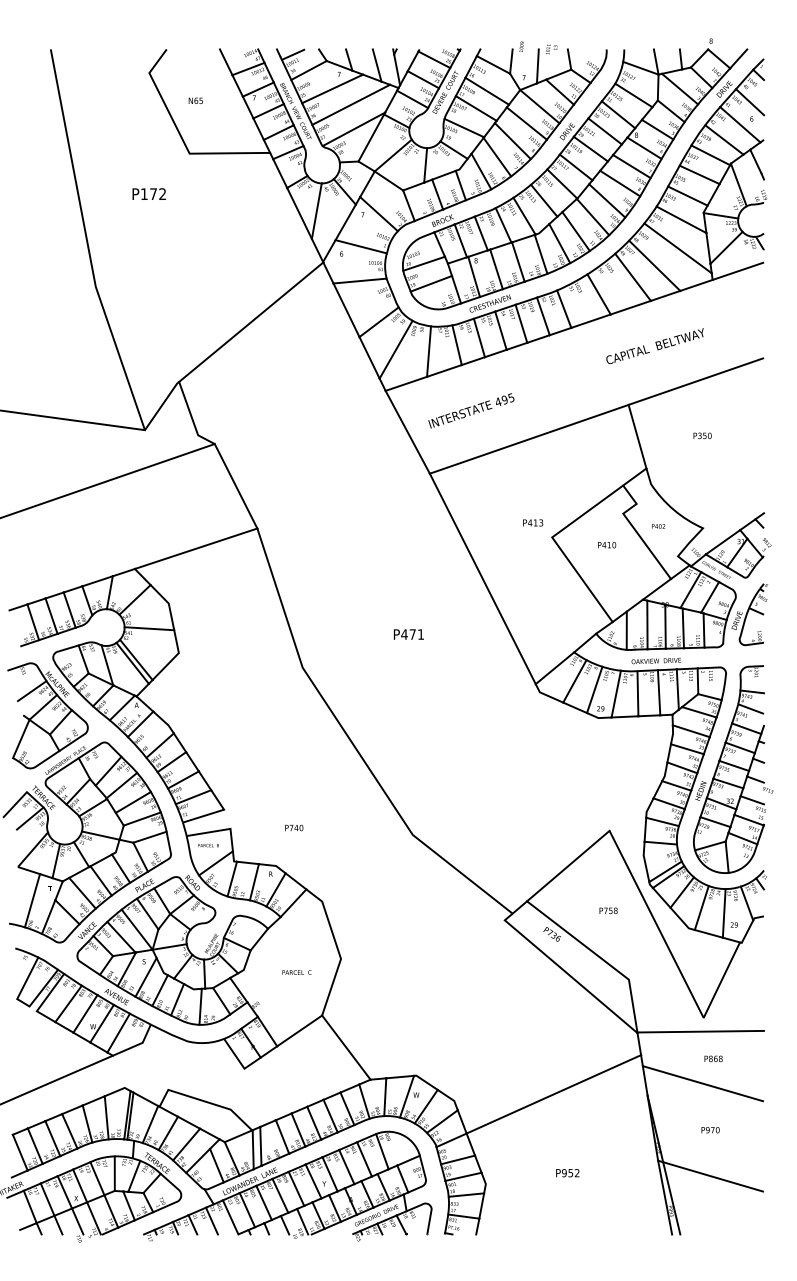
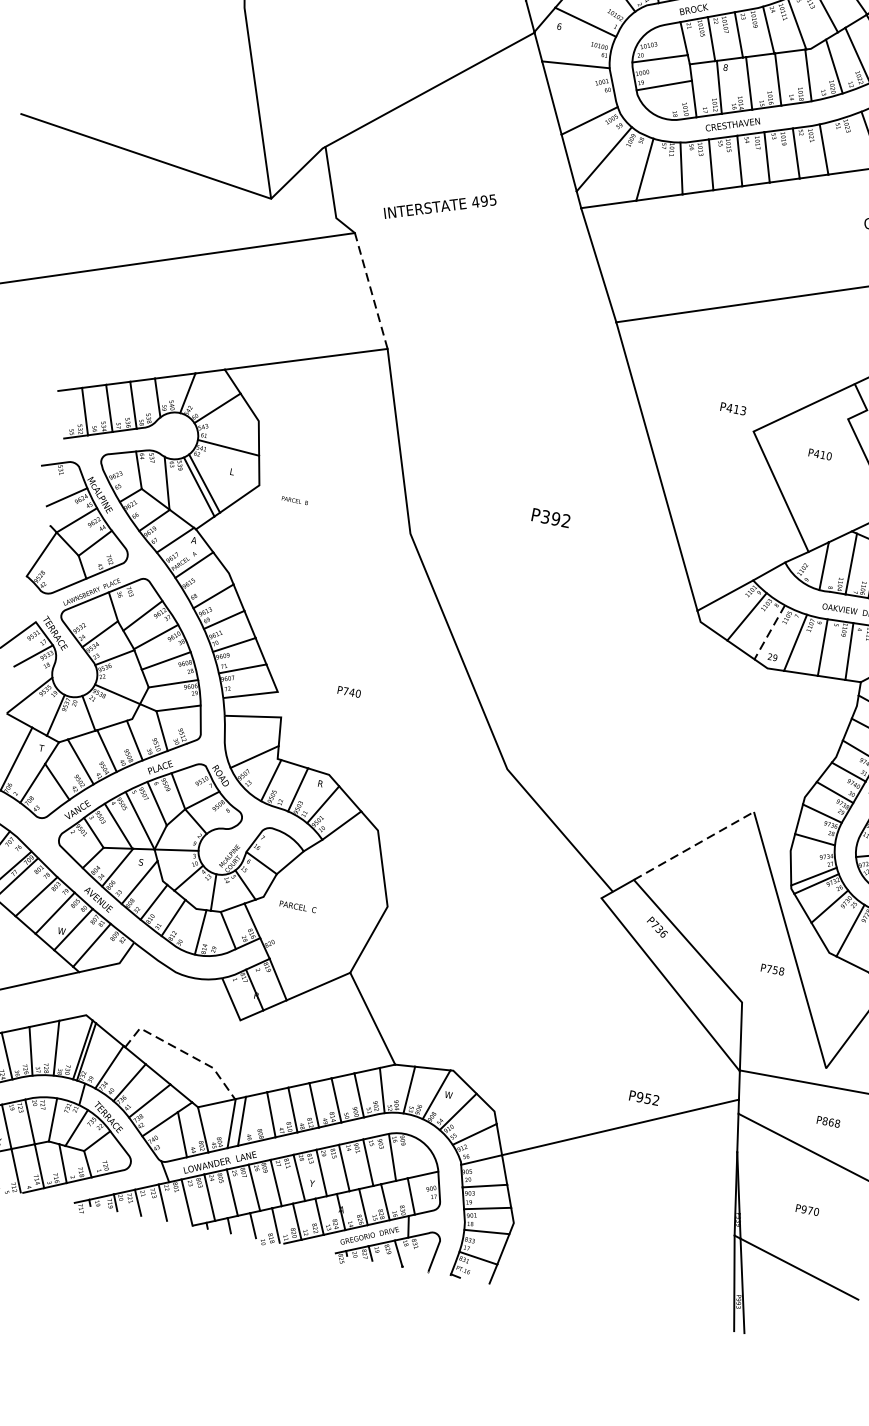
text: (471, 410) -> (440, 206), moved
line: (235, 485) -> (370, 289), solid -> dashed
text: (412, 634) -> (555, 518), P471 -> P392
line: (594, 690) -> (769, 633), solid -> dashed
text: (294, 827) -> (349, 691), moved
text: (208, 845) -> (294, 500), moved
line: (568, 865) -> (694, 845), solid -> dashed
text: (608, 910) -> (772, 969), moved
text: (296, 972) -> (297, 906), moved
line: (204, 1101) -> (182, 1051), solid -> dashed
text: (567, 1173) -> (643, 1098), moved

